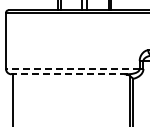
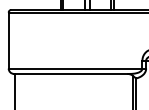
line: (72, 68) -> (75, 68), dashed -> solid
line: (69, 74) -> (72, 74), dashed -> solid

